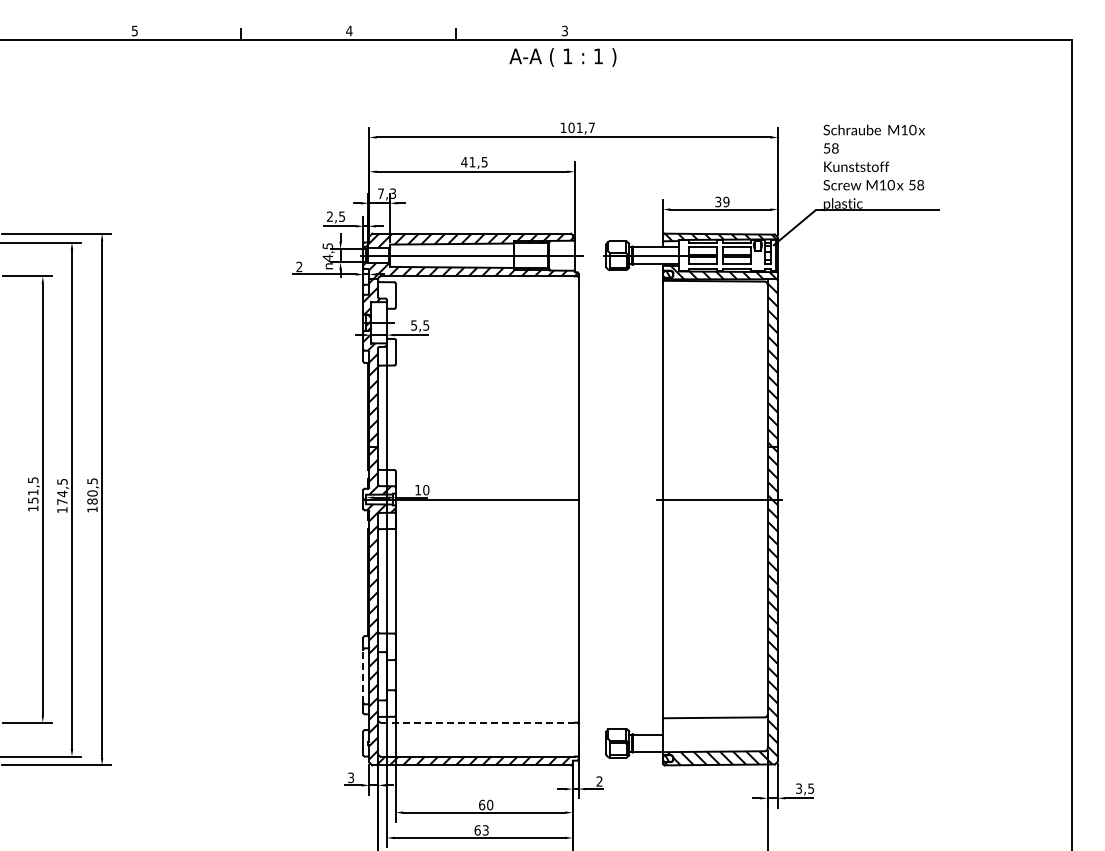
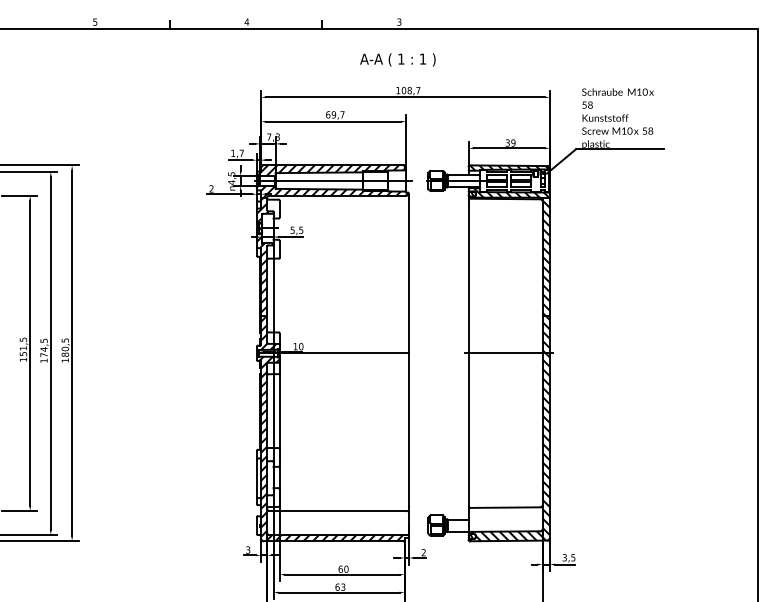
text: (562, 57) -> (397, 59), moved
text: (579, 127) -> (409, 90), 101,7 -> 108,7
text: (474, 162) -> (335, 115), 41,5 -> 69,7
text: (336, 216) -> (237, 153), 2,5 -> 1,7
line: (363, 675) -> (256, 477), dashed -> solid
line: (477, 722) -> (337, 510), dashed -> solid

